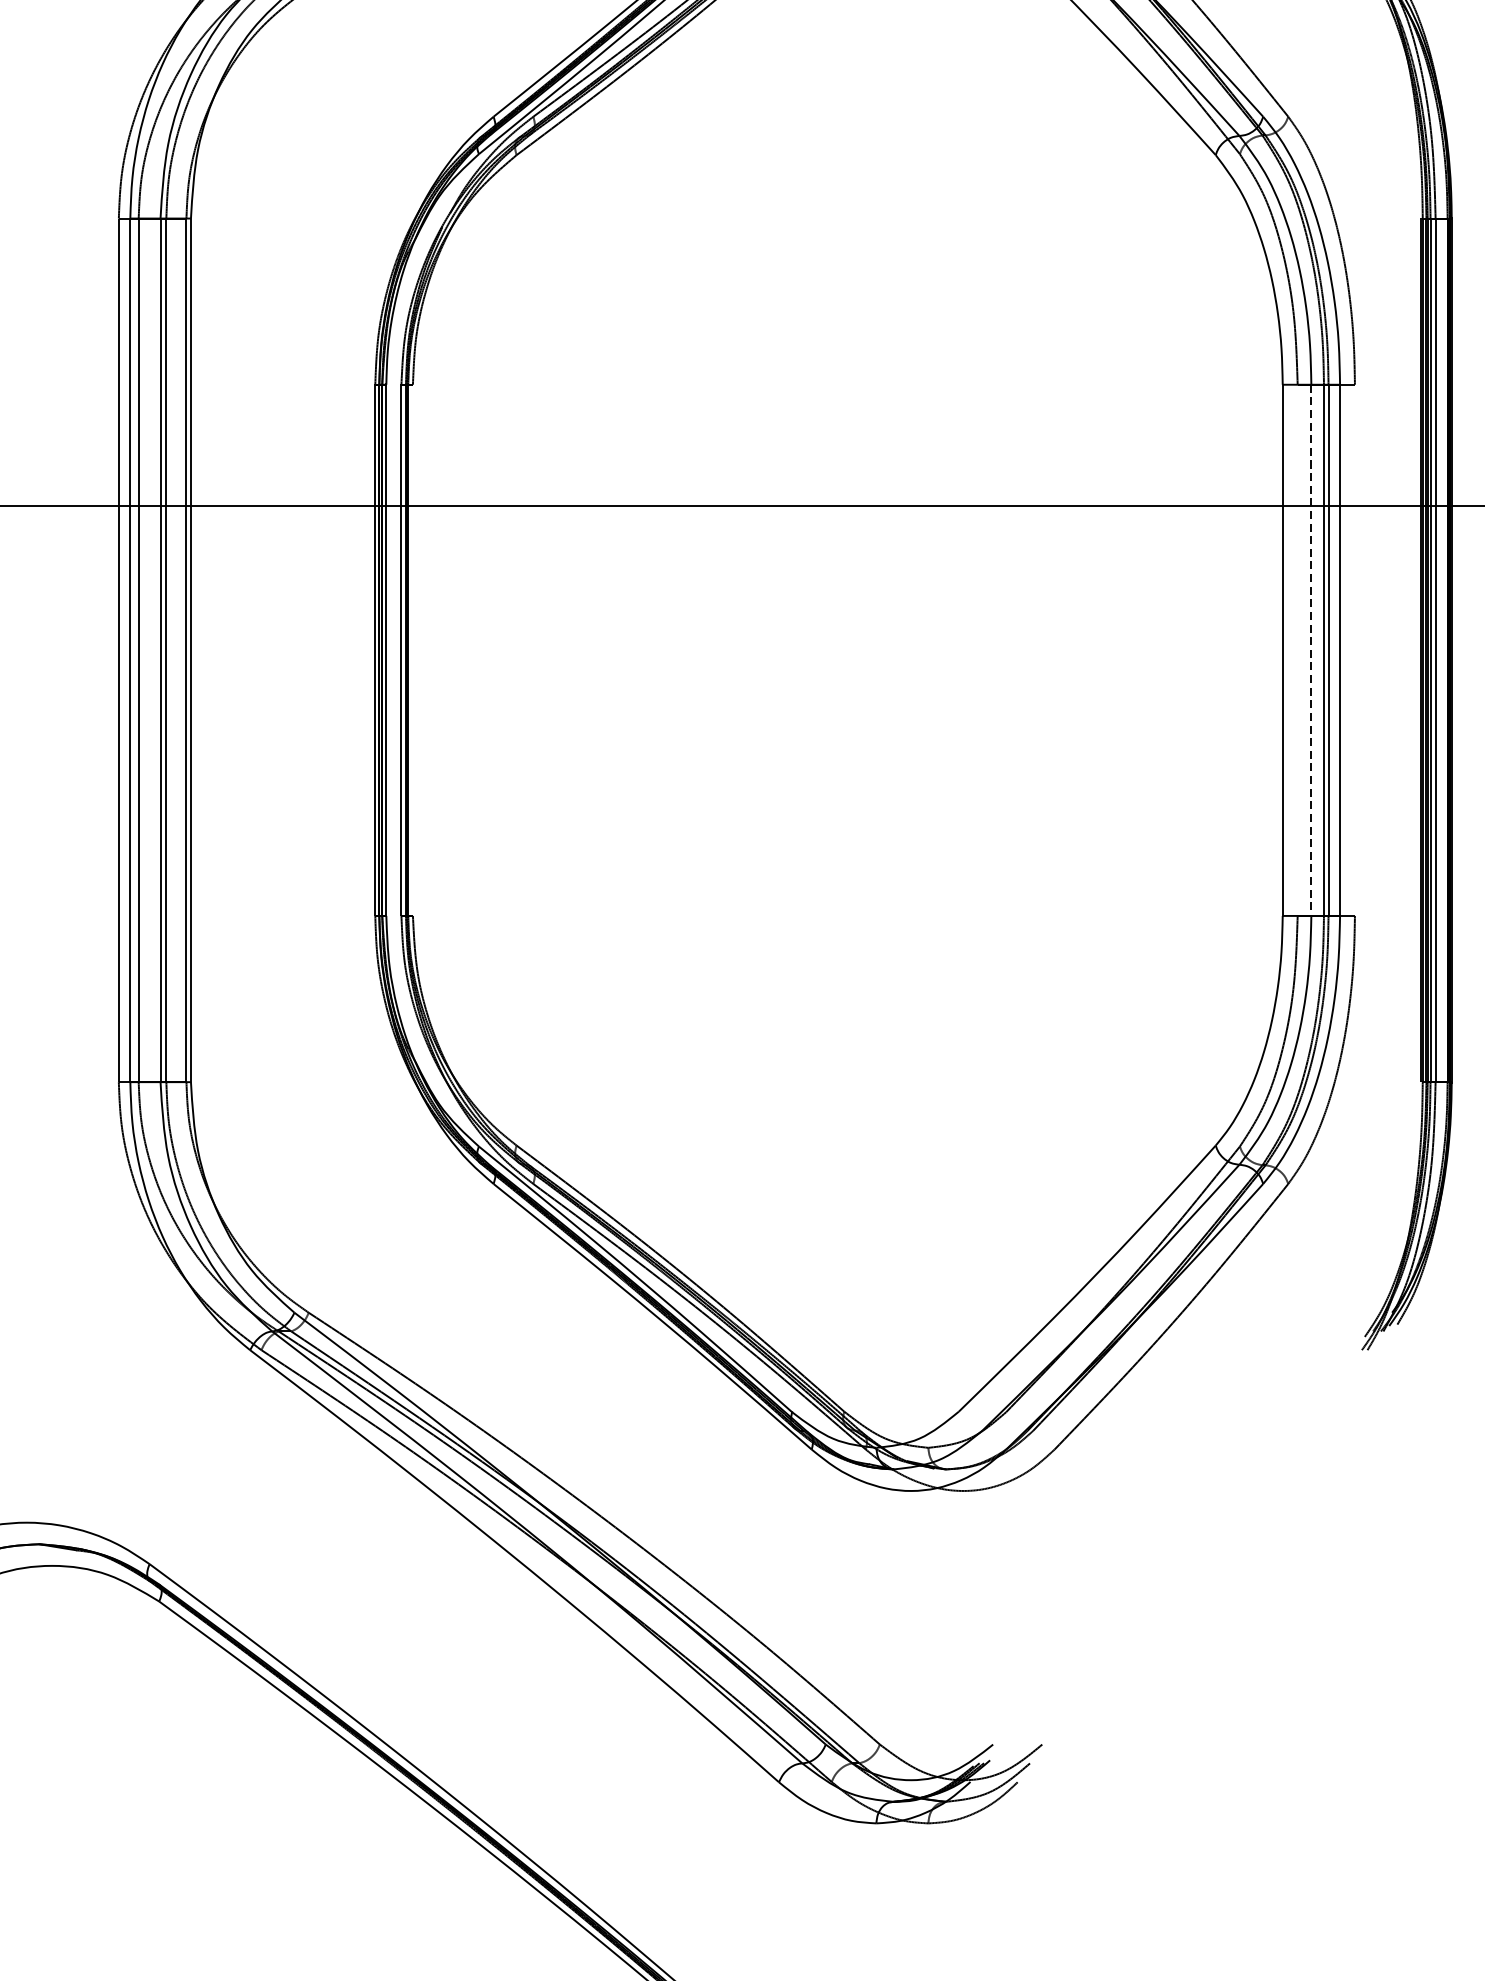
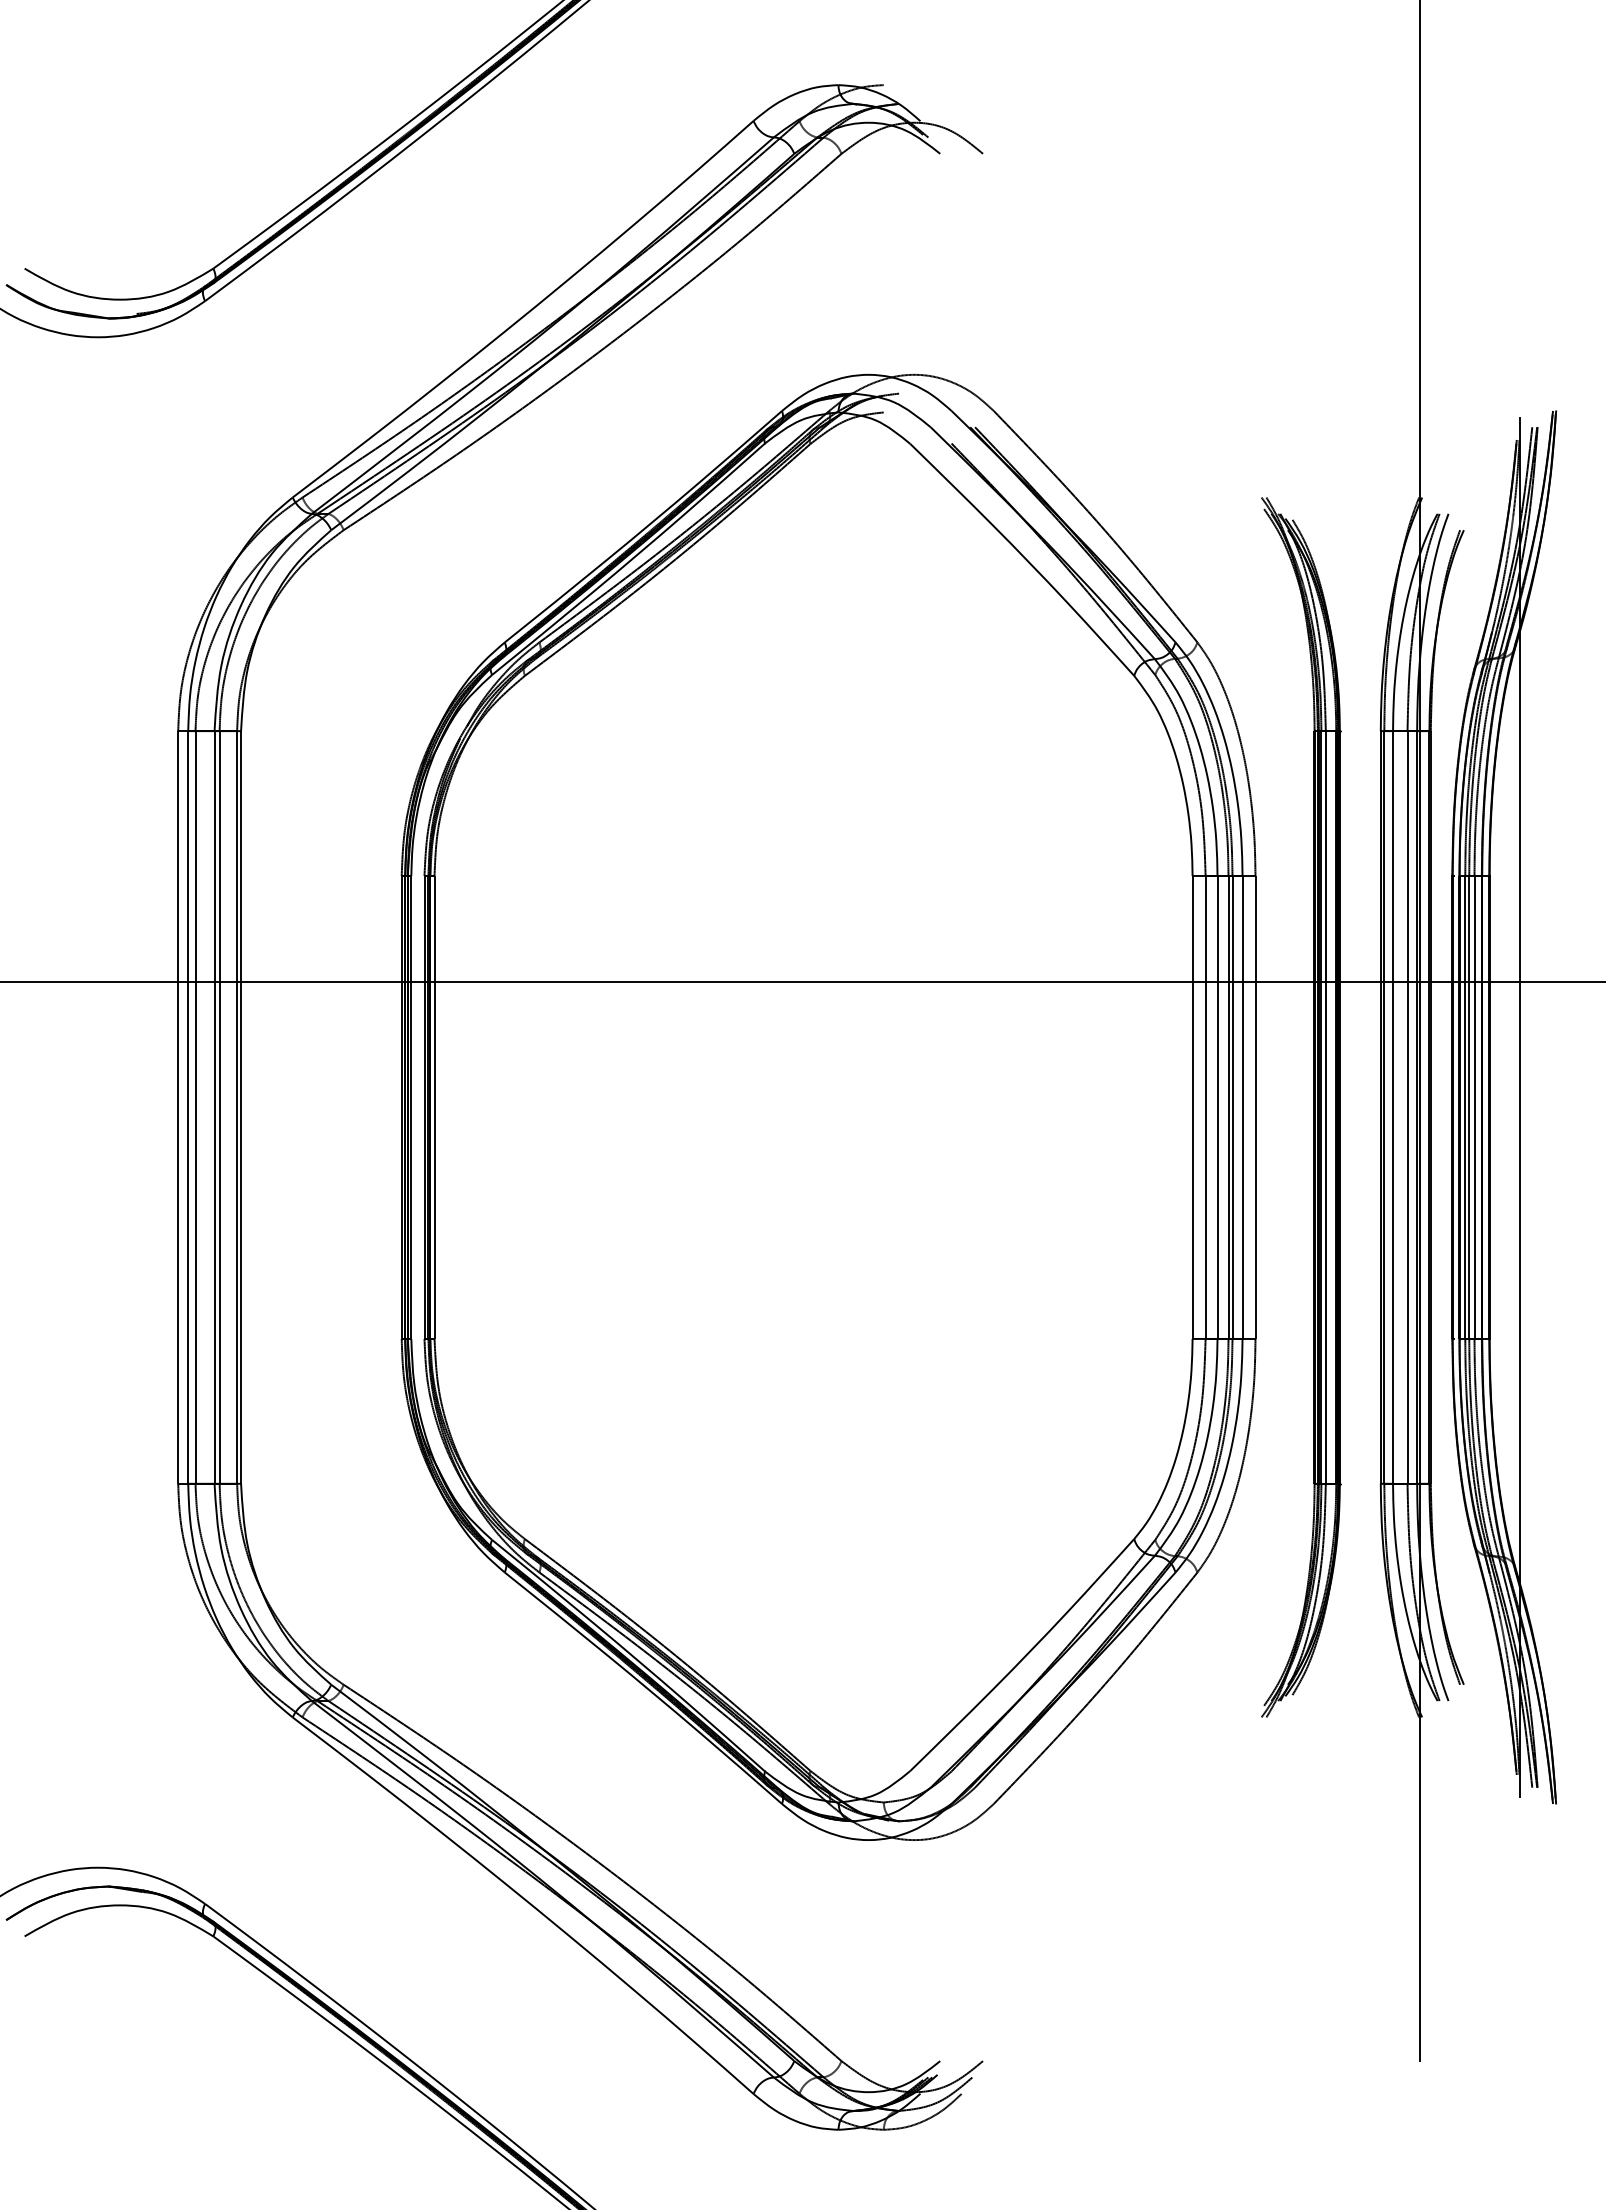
line: (1297, 649) -> (1205, 1106), added
line: (1354, 649) -> (1255, 1106), added
line: (412, 650) -> (434, 1107), added
line: (1311, 650) -> (1217, 1107), dashed -> solid

